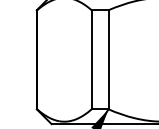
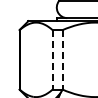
line: (91, 59) -> (52, 59), solid -> dashed
line: (108, 59) -> (62, 59), solid -> dashed

